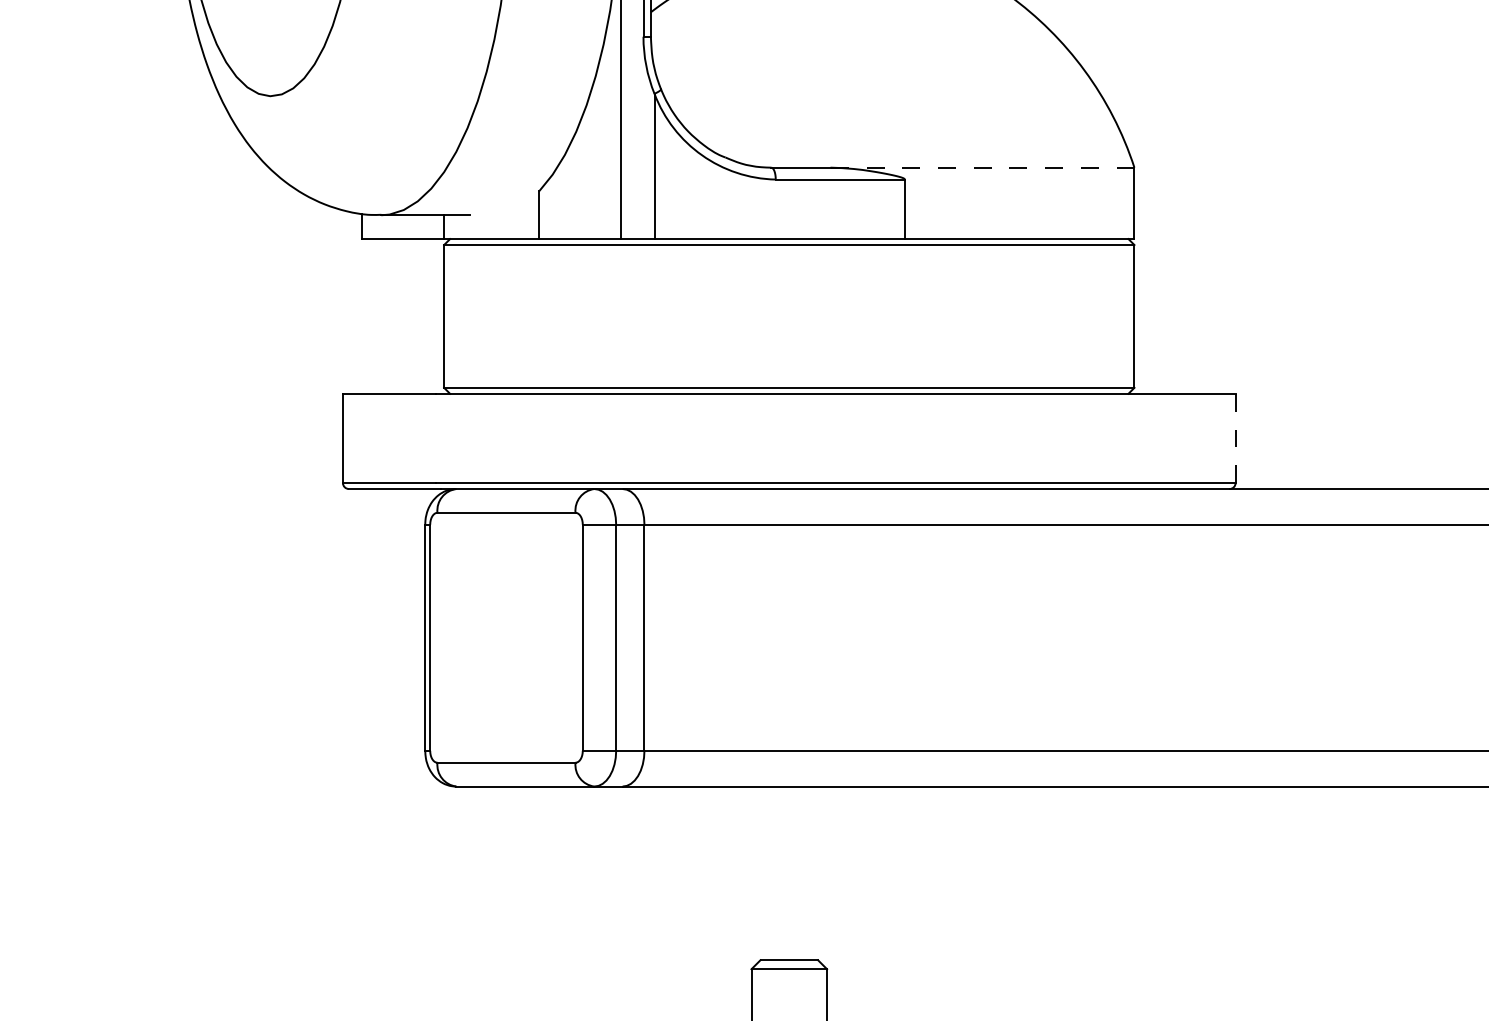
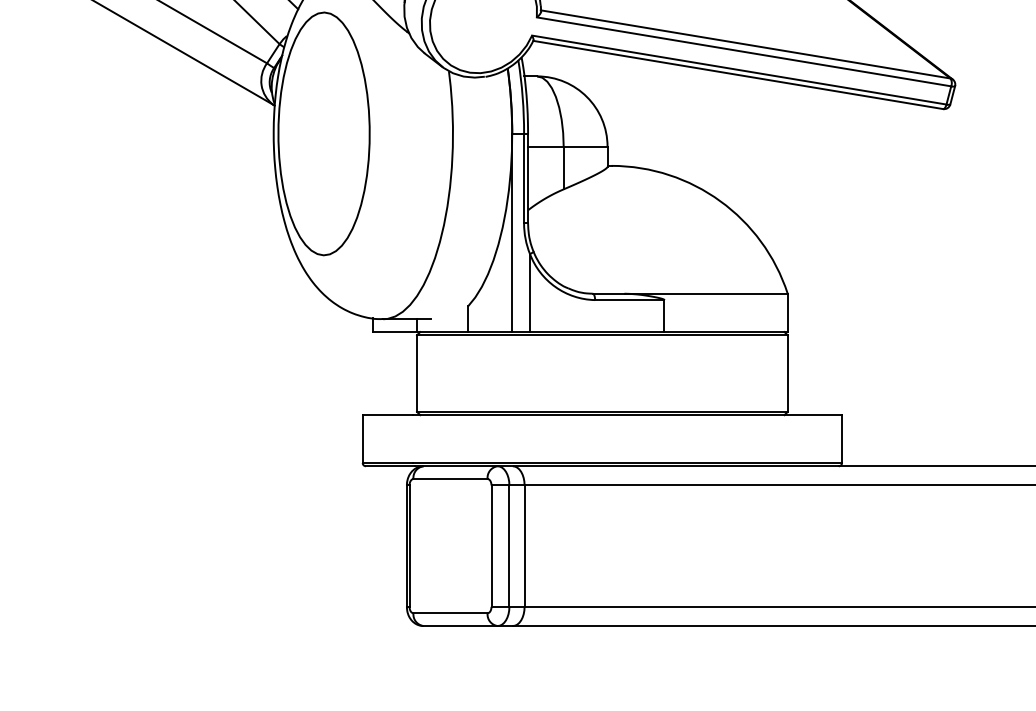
line: (983, 167) -> (706, 293), dashed -> solid
line: (1236, 439) -> (842, 439), dashed -> solid

